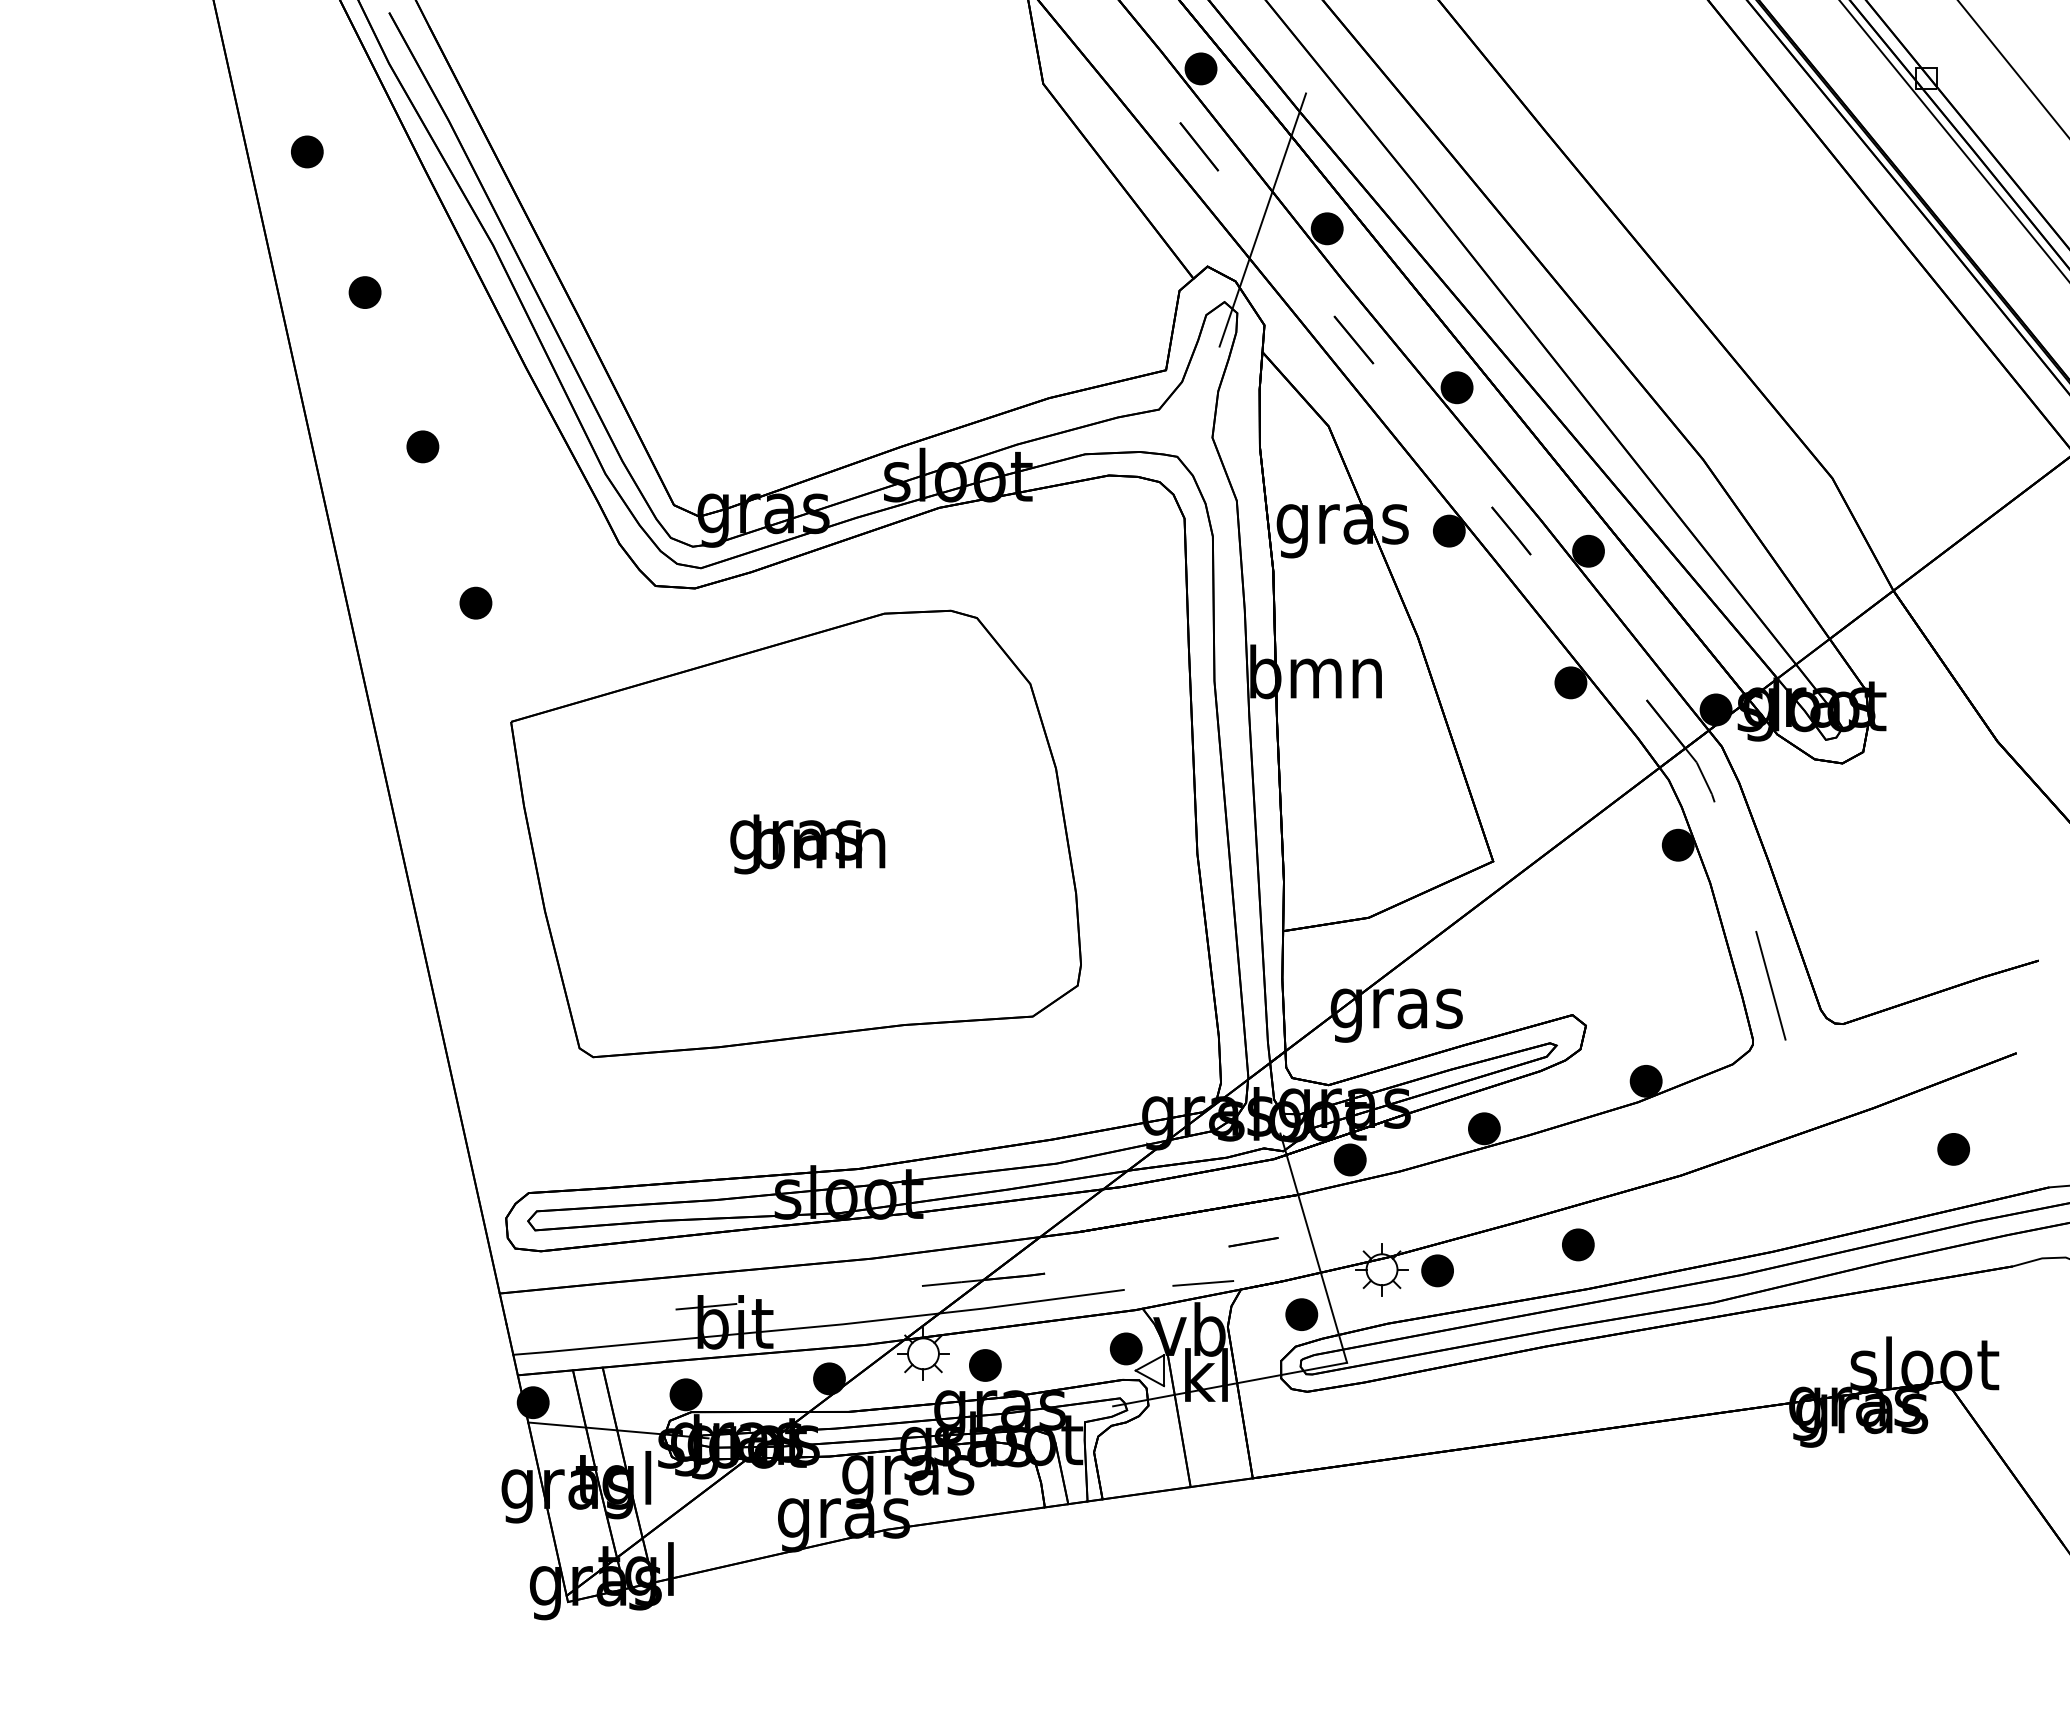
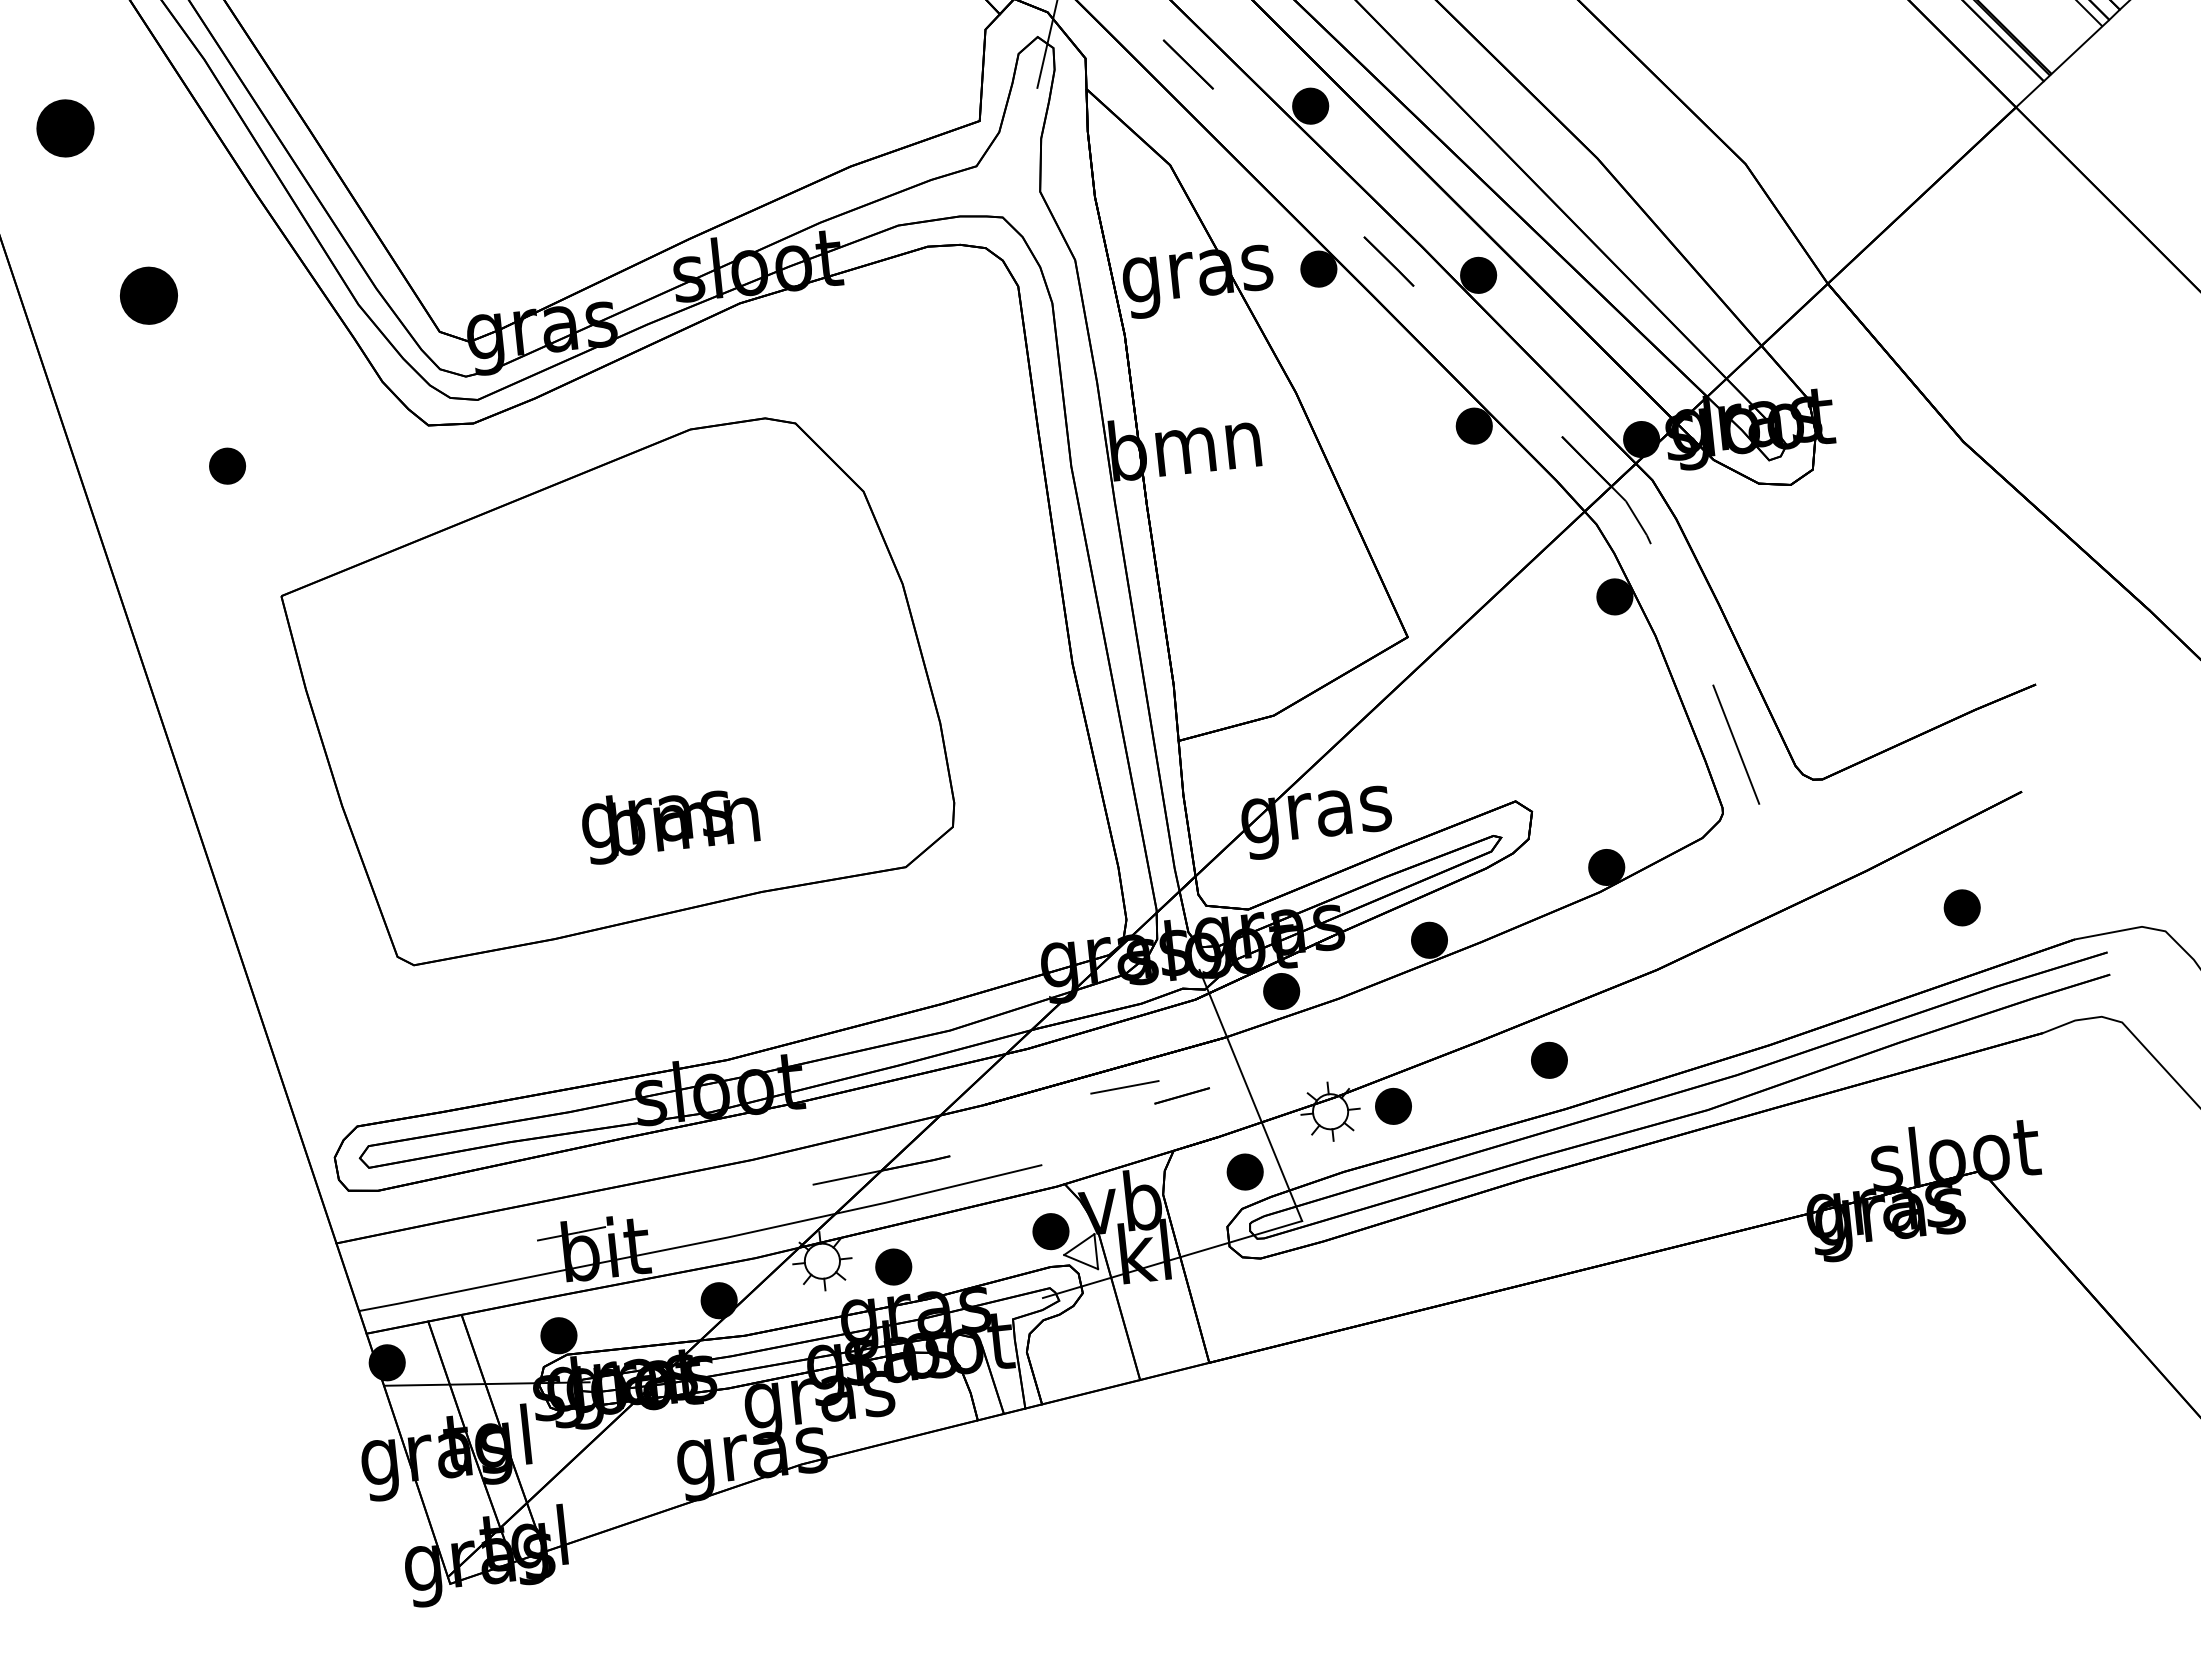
part: (364, 292) -> (64, 128), size x1.6
part: (422, 446) -> (148, 295), size x1.6
text: (807, 844) -> (670, 823), moved
line: (1203, 1283) -> (1125, 1087), moved

